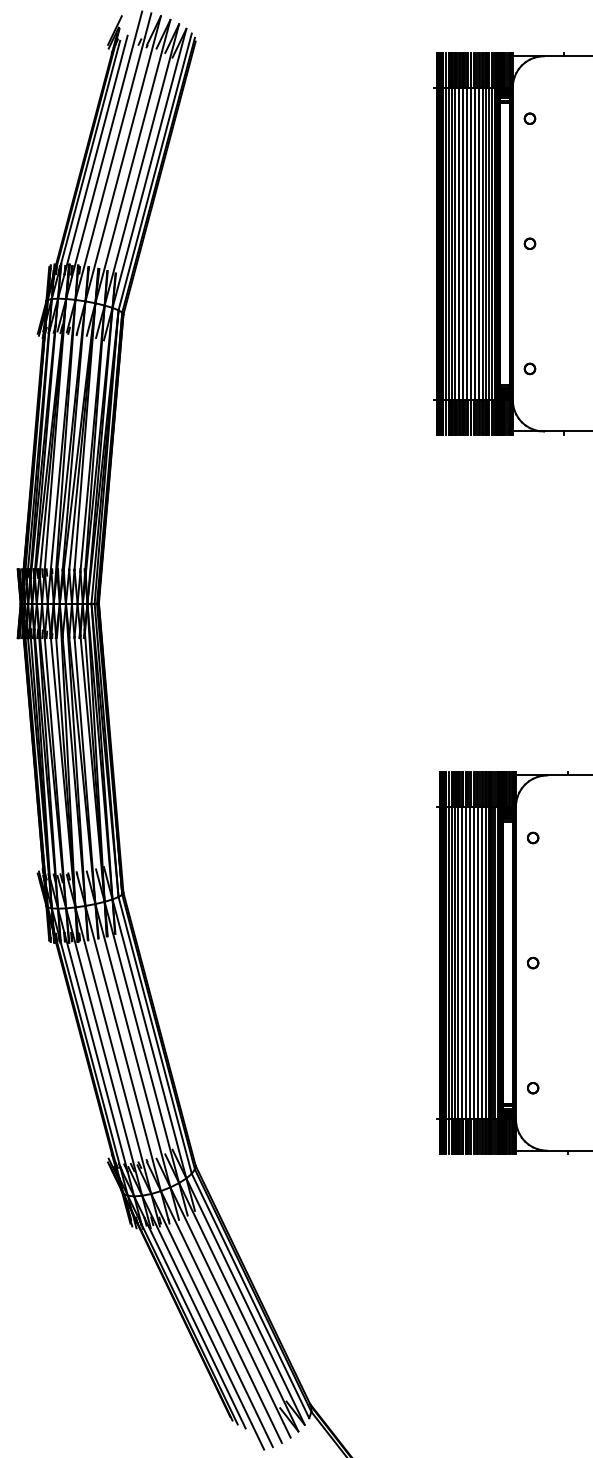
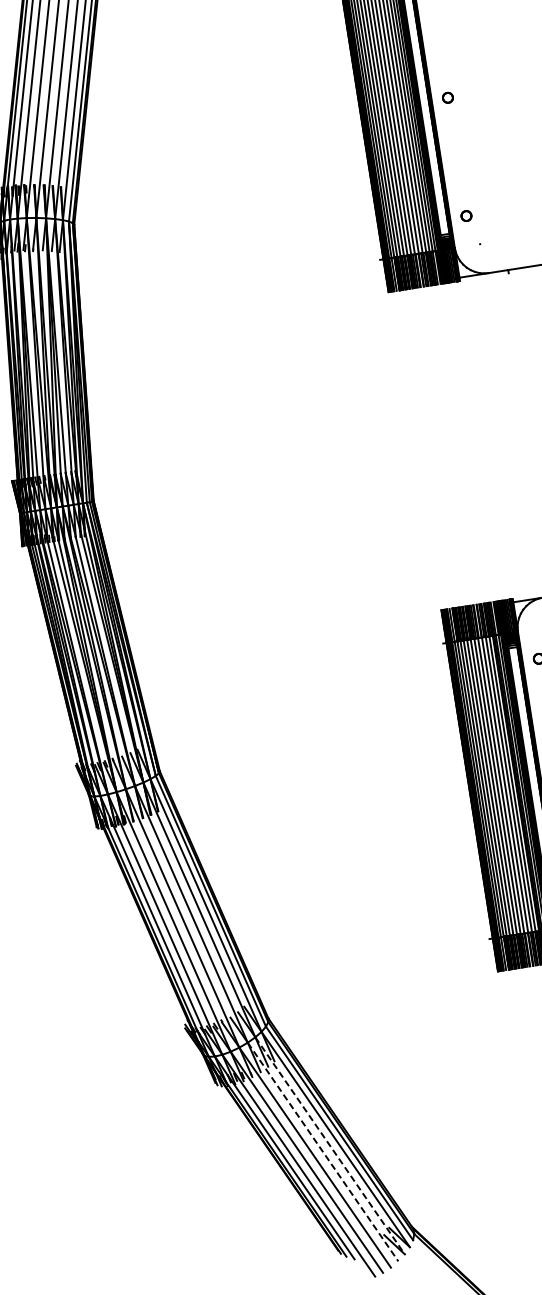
line: (238, 1307) -> (329, 1146), solid -> dashed
line: (230, 1312) -> (323, 1152), solid -> dashed

